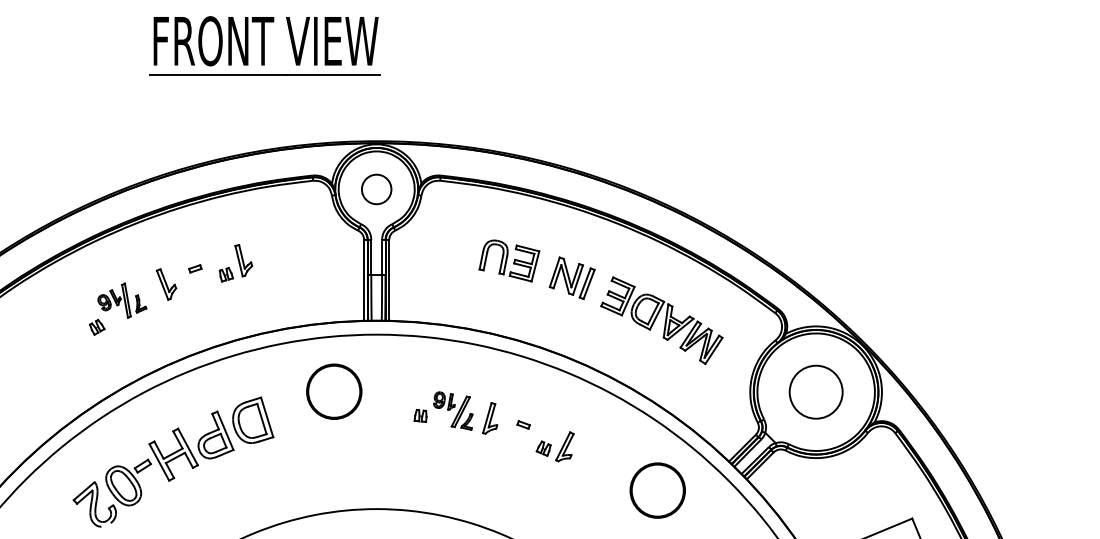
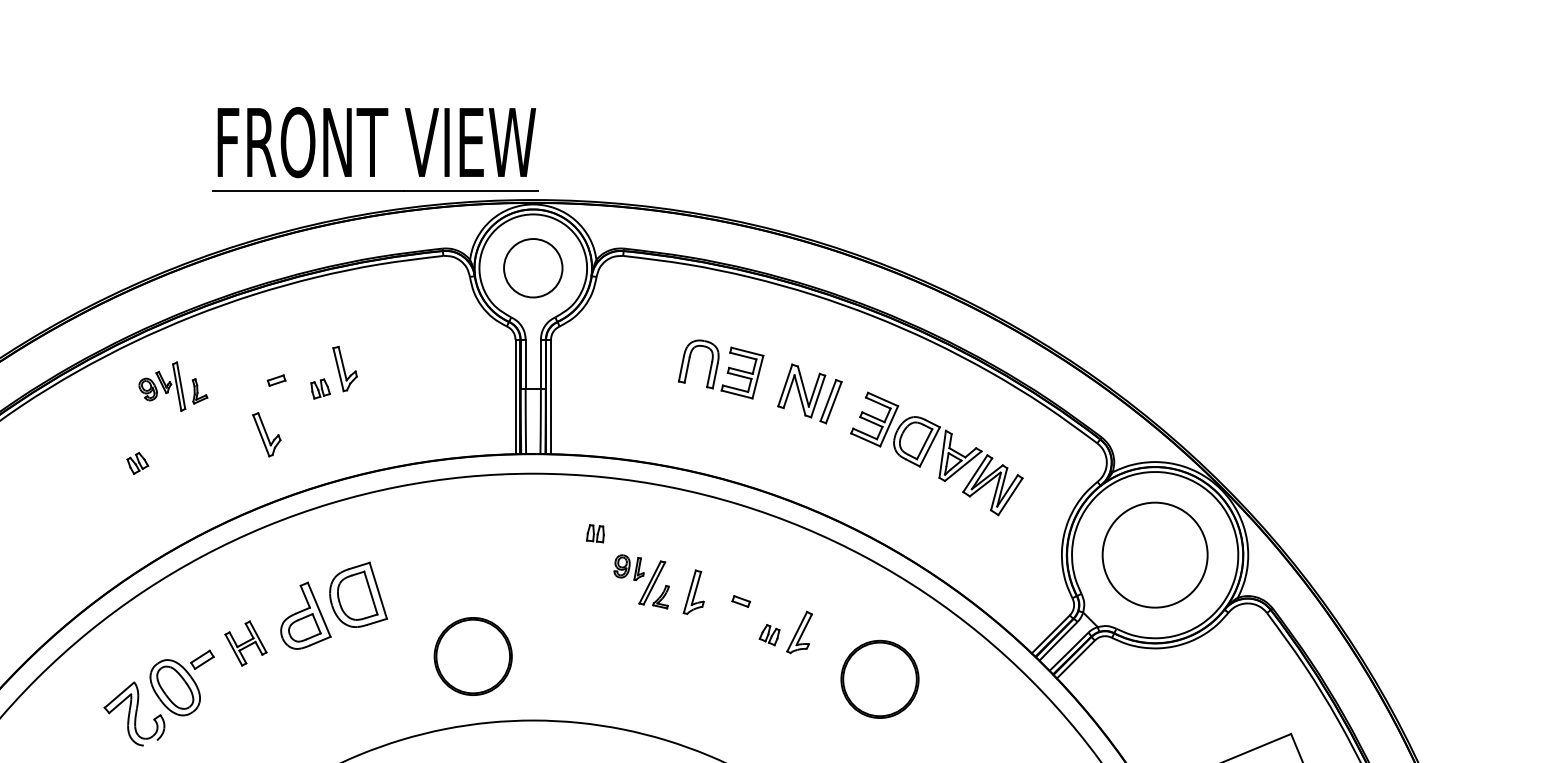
part: (265, 46) -> (375, 149), moved
circle: (376, 189) -> (533, 268), size x1.4
part: (166, 284) -> (266, 434), moved
part: (122, 300) -> (173, 386), moved
part: (333, 391) -> (472, 656), moved
circle: (815, 391) -> (1154, 554), size x1.4
part: (420, 415) -> (595, 533), moved
part: (173, 454) -> (245, 643), size x0.6
part: (657, 489) -> (879, 678), moved

